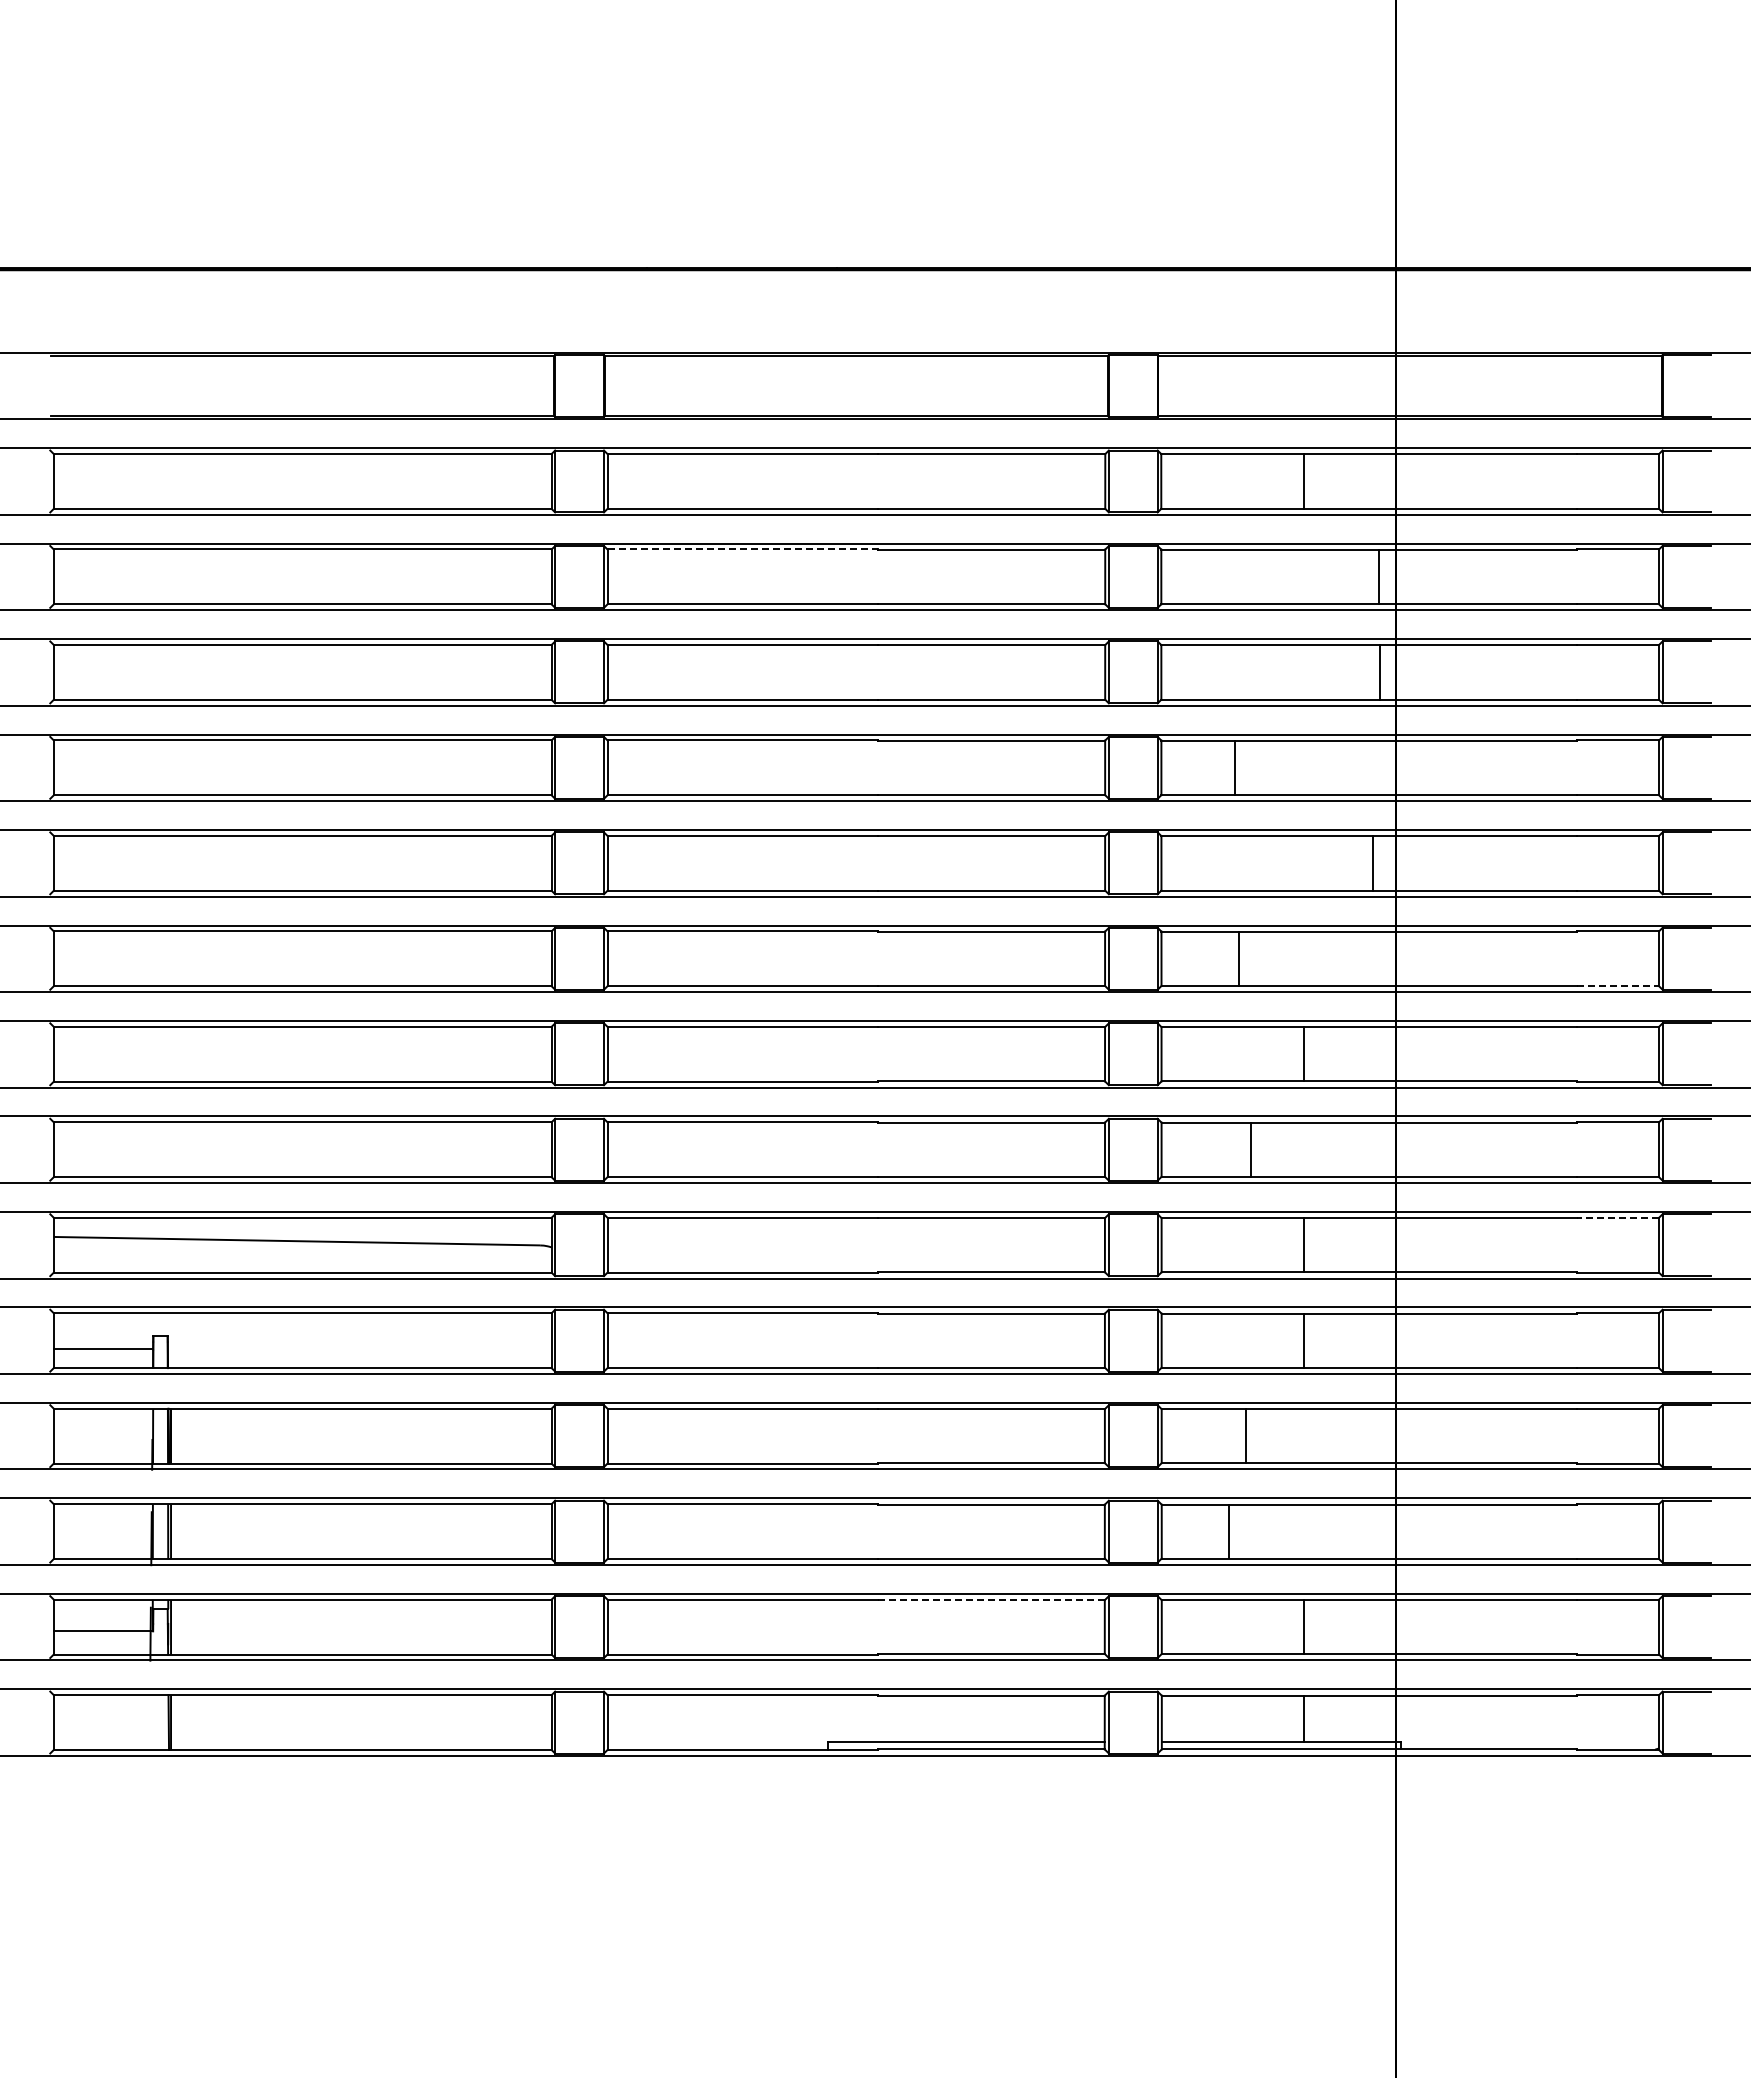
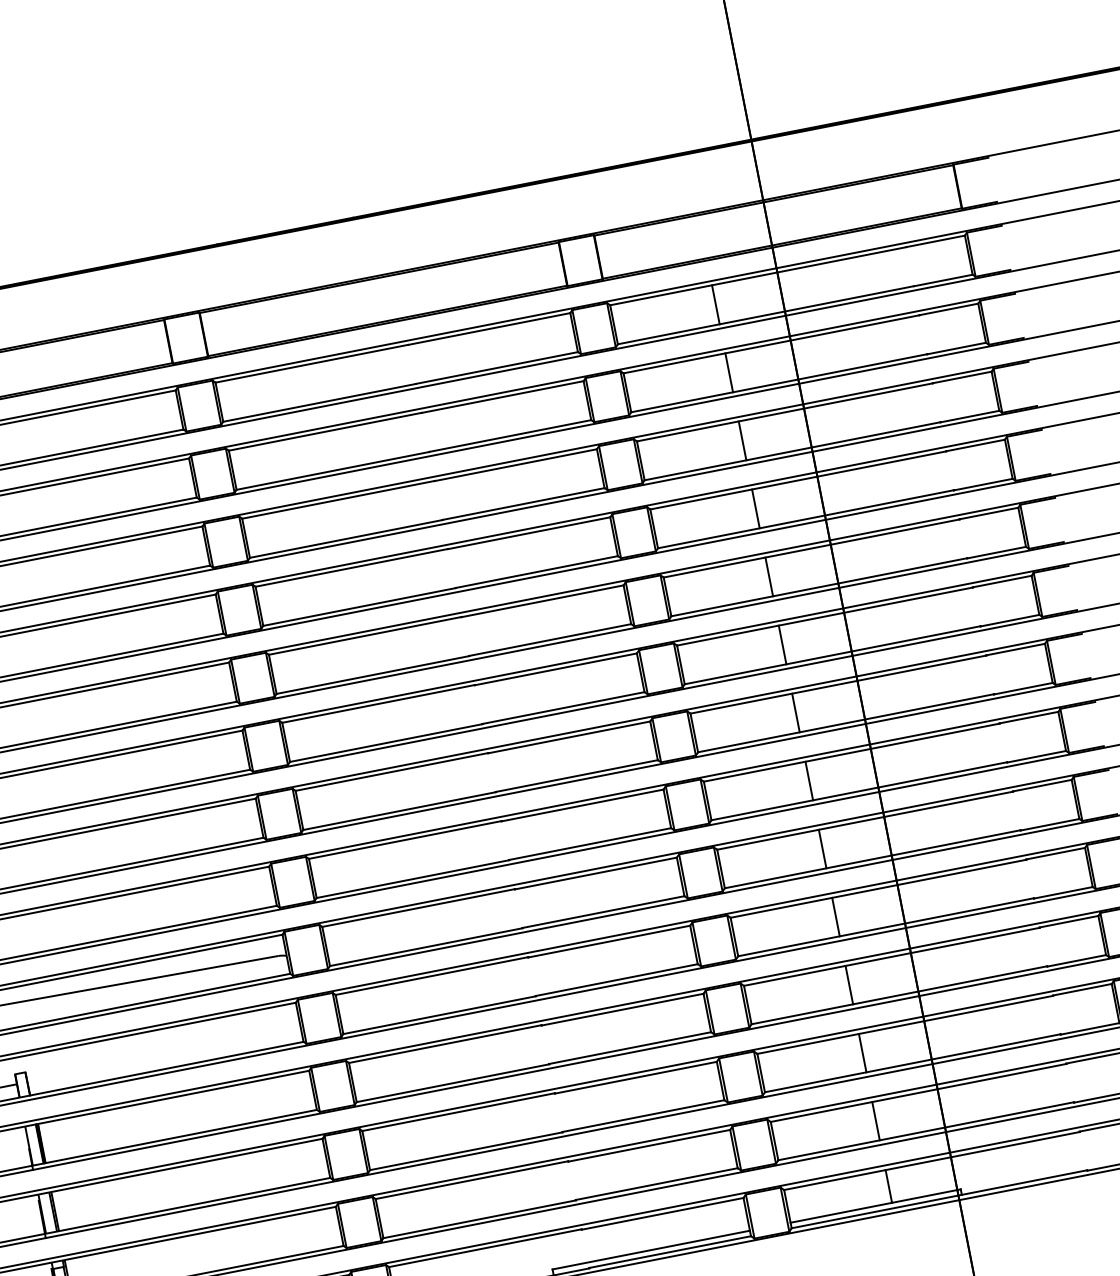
line: (743, 549) -> (325, 431), dashed -> solid
line: (1379, 576) -> (729, 372), moved
line: (1380, 672) -> (742, 440), moved
line: (1235, 767) -> (756, 508), moved
line: (1373, 863) -> (769, 577), moved
line: (1239, 958) -> (782, 644), moved
line: (1618, 986) -> (1010, 620), dashed -> solid
line: (1251, 1149) -> (809, 780), moved
line: (1617, 1217) -> (1042, 785), dashed -> solid
line: (1246, 1436) -> (849, 985), moved
line: (1229, 1531) -> (862, 1053), moved
line: (991, 1600) -> (649, 1145), dashed -> solid

